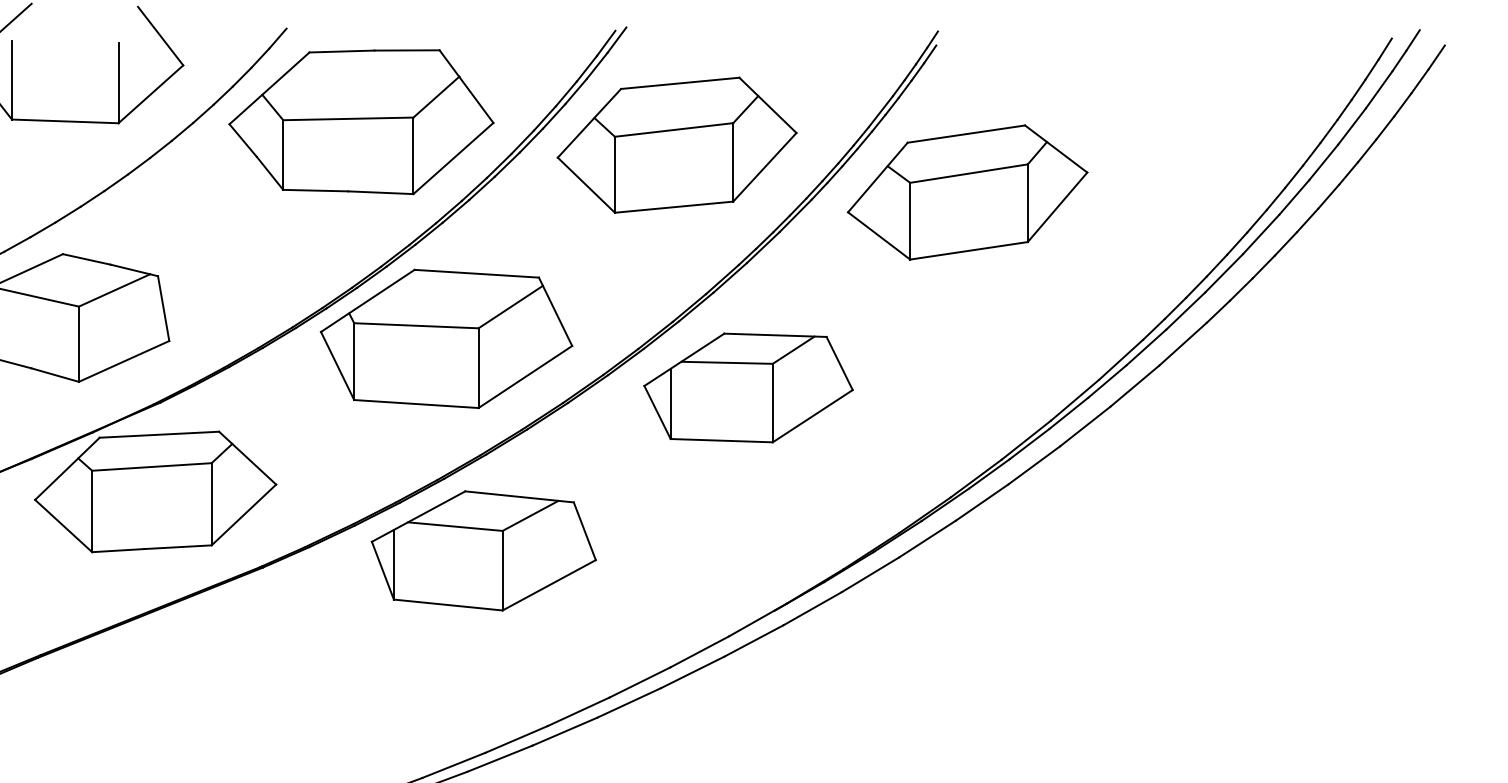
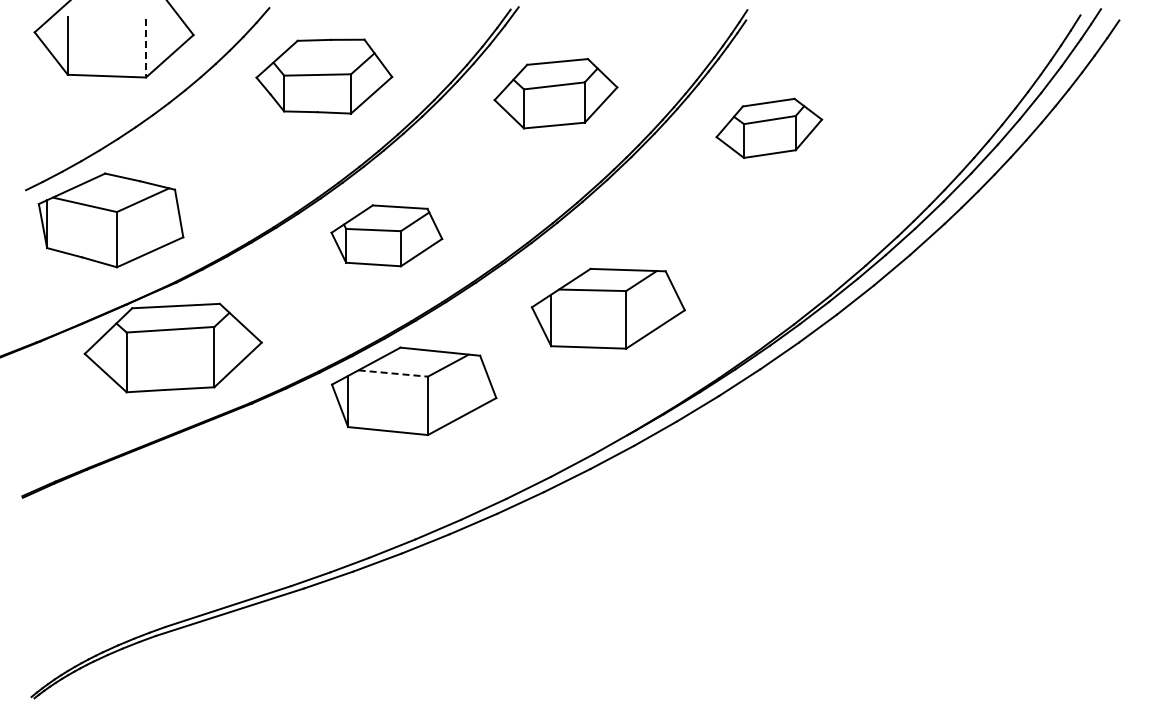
line: (119, 83) -> (146, 48), solid -> dashed
part: (361, 121) -> (324, 76), size x0.7
part: (676, 145) -> (555, 93), size x0.7
part: (968, 192) -> (769, 128), size x0.6
part: (446, 338) -> (386, 235), size x0.6
part: (747, 387) -> (607, 308), moved
line: (455, 526) -> (393, 373), solid -> dashed

